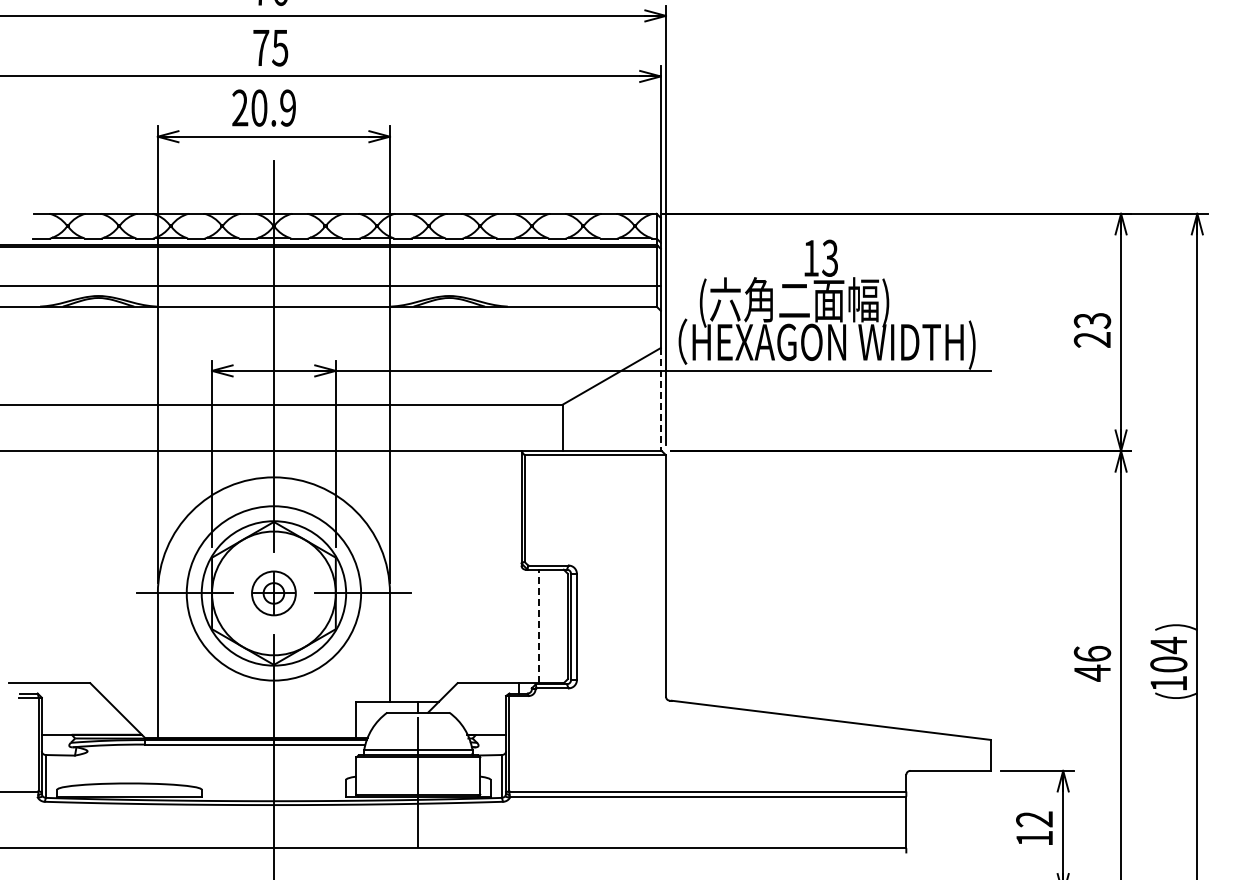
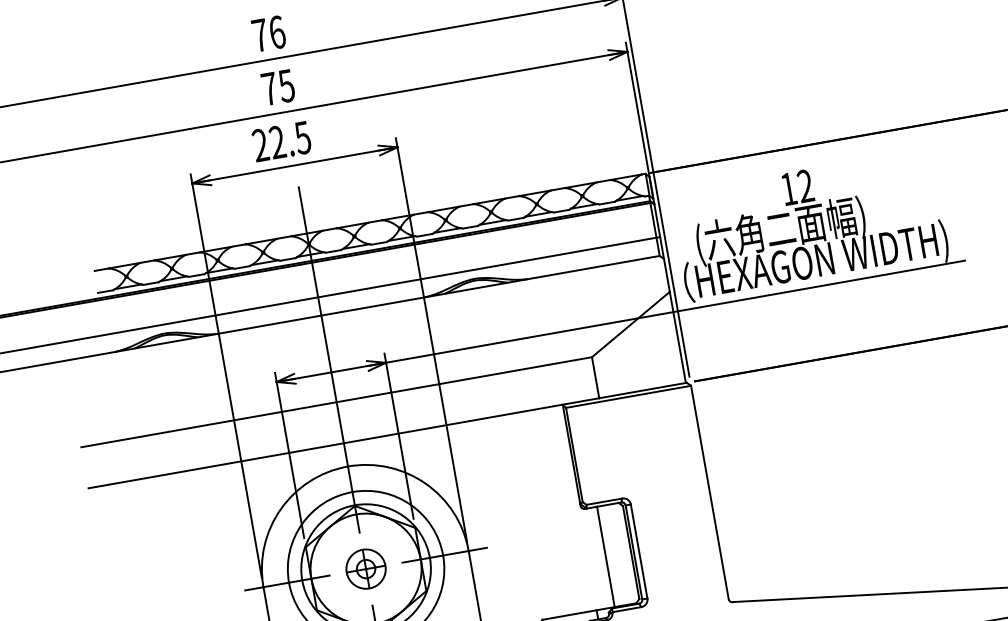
text: (273, 107) -> (289, 139), 20.9 -> 22.5
text: (830, 258) -> (805, 186), 13 -> 12
line: (660, 399) -> (677, 337), dashed -> solid
line: (539, 626) -> (605, 556), dashed -> solid

